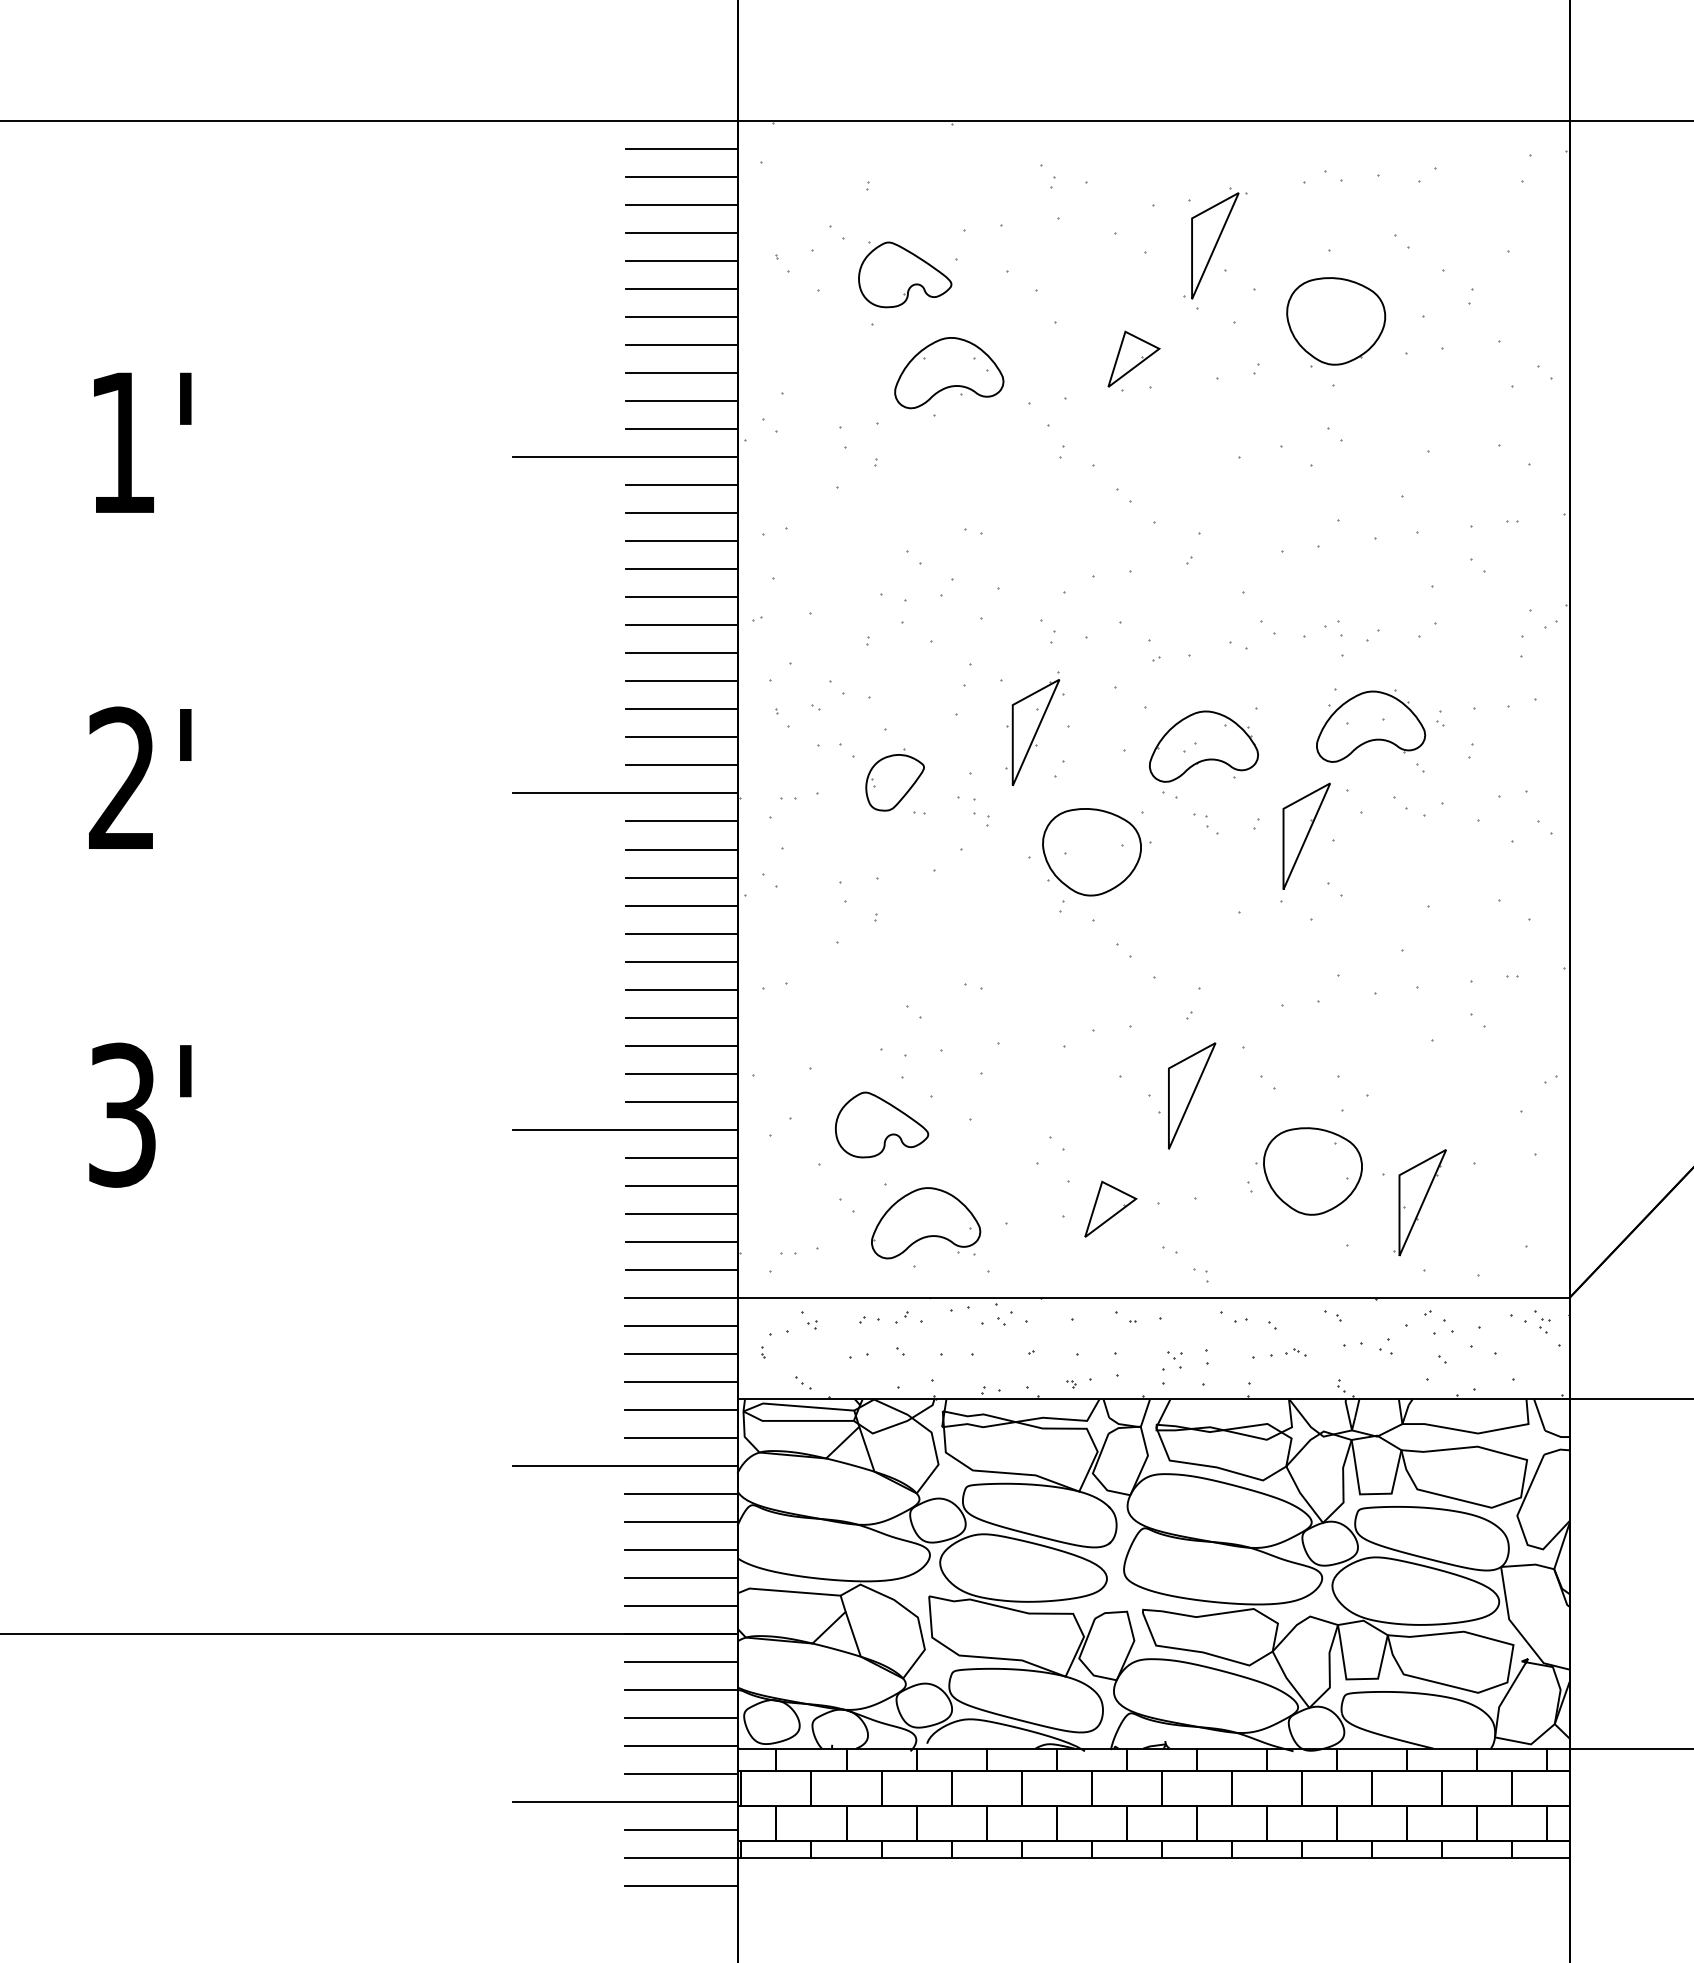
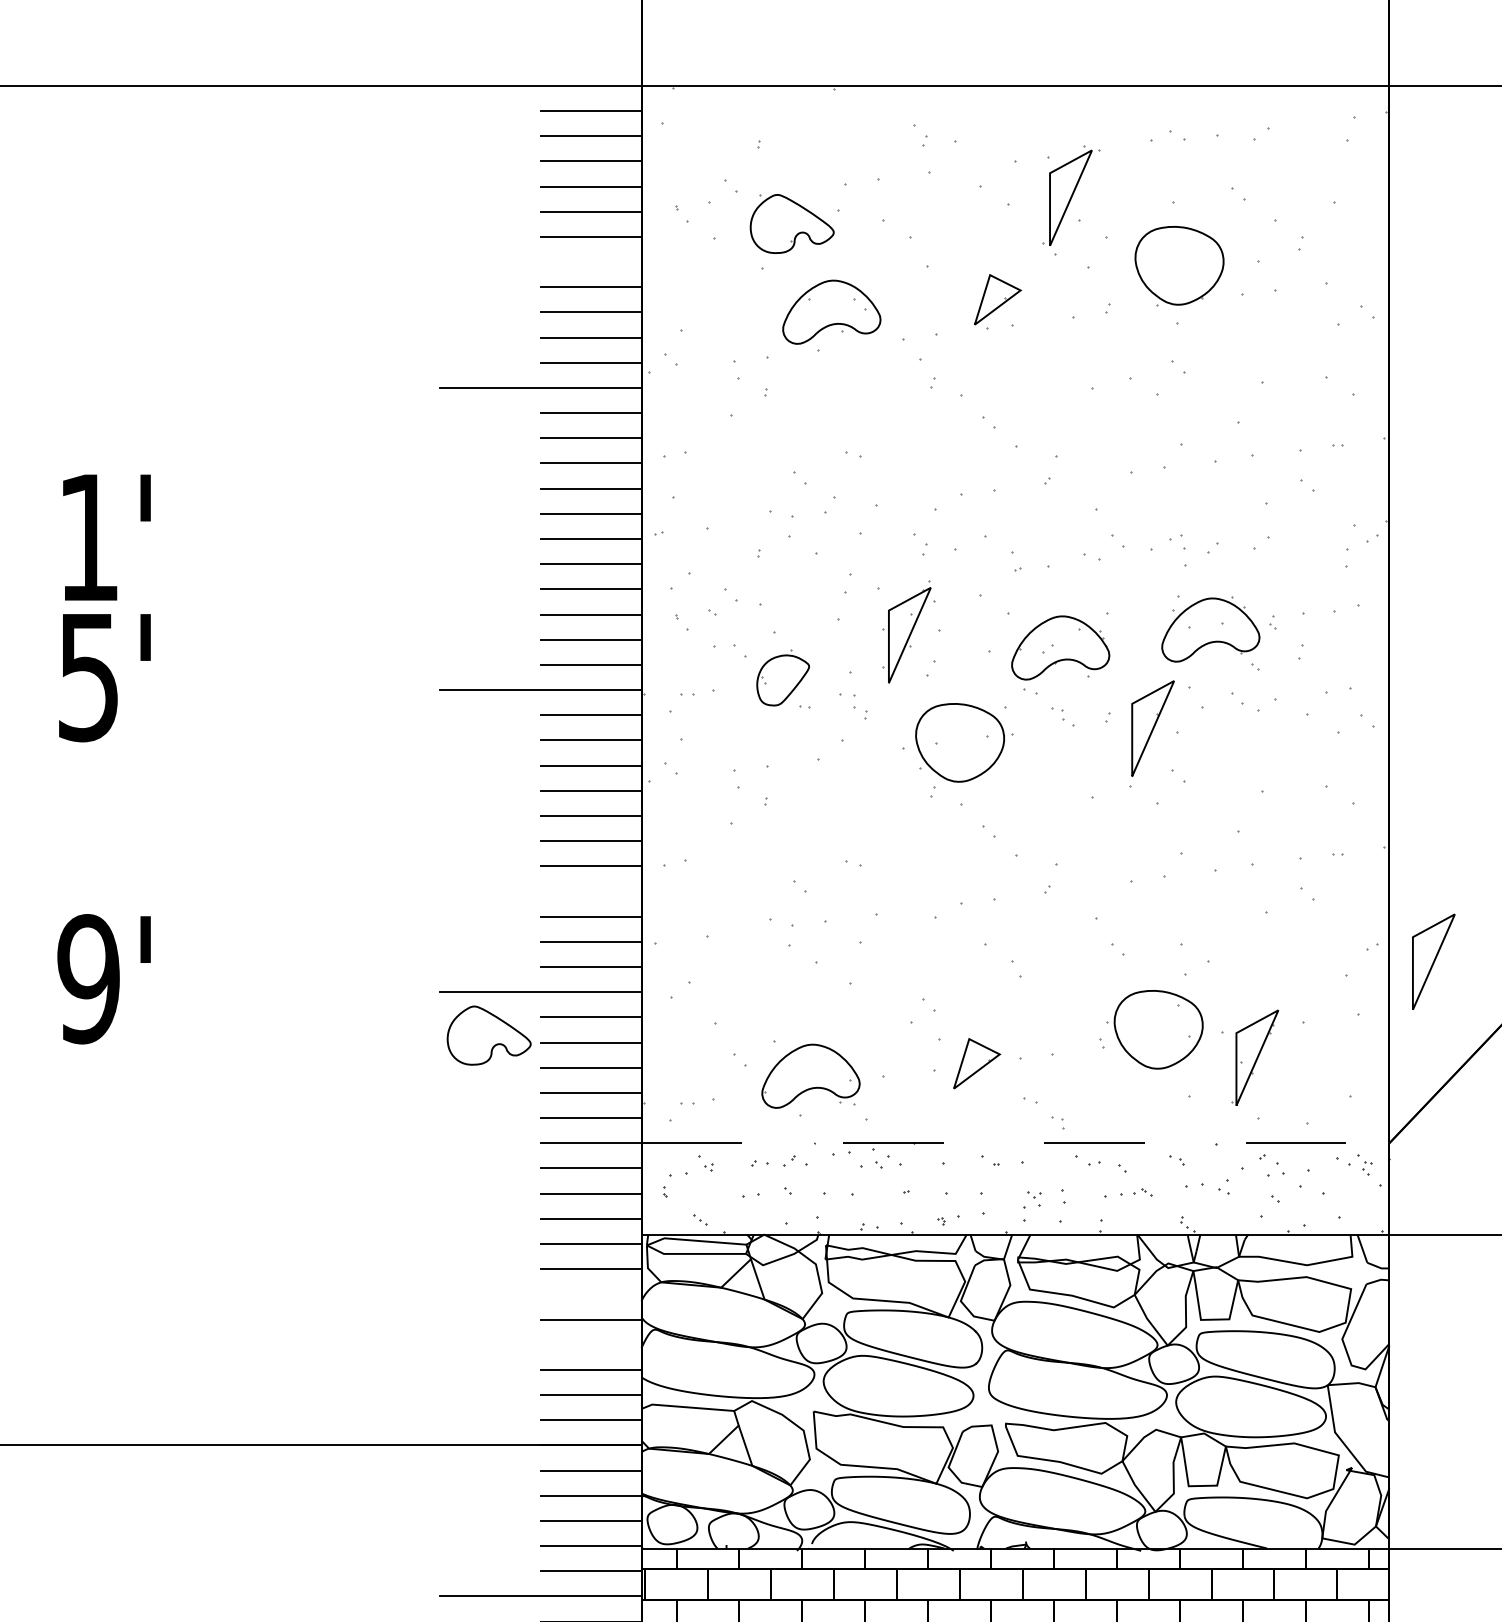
line: (681, 317) -> (591, 262), removed
text: (142, 442) -> (106, 537), moved
text: (121, 778) -> (87, 676), 2' -> 5'
line: (681, 1017) -> (591, 891), removed
part: (1192, 1095) -> (1434, 961), moved
text: (121, 1114) -> (87, 978), 3' -> 9'
part: (881, 1124) -> (488, 1035), moved
line: (1154, 1297) -> (1016, 1143), solid -> dashed
line: (625, 1465) -> (540, 1294), removed
line: (681, 1521) -> (591, 1344), removed

